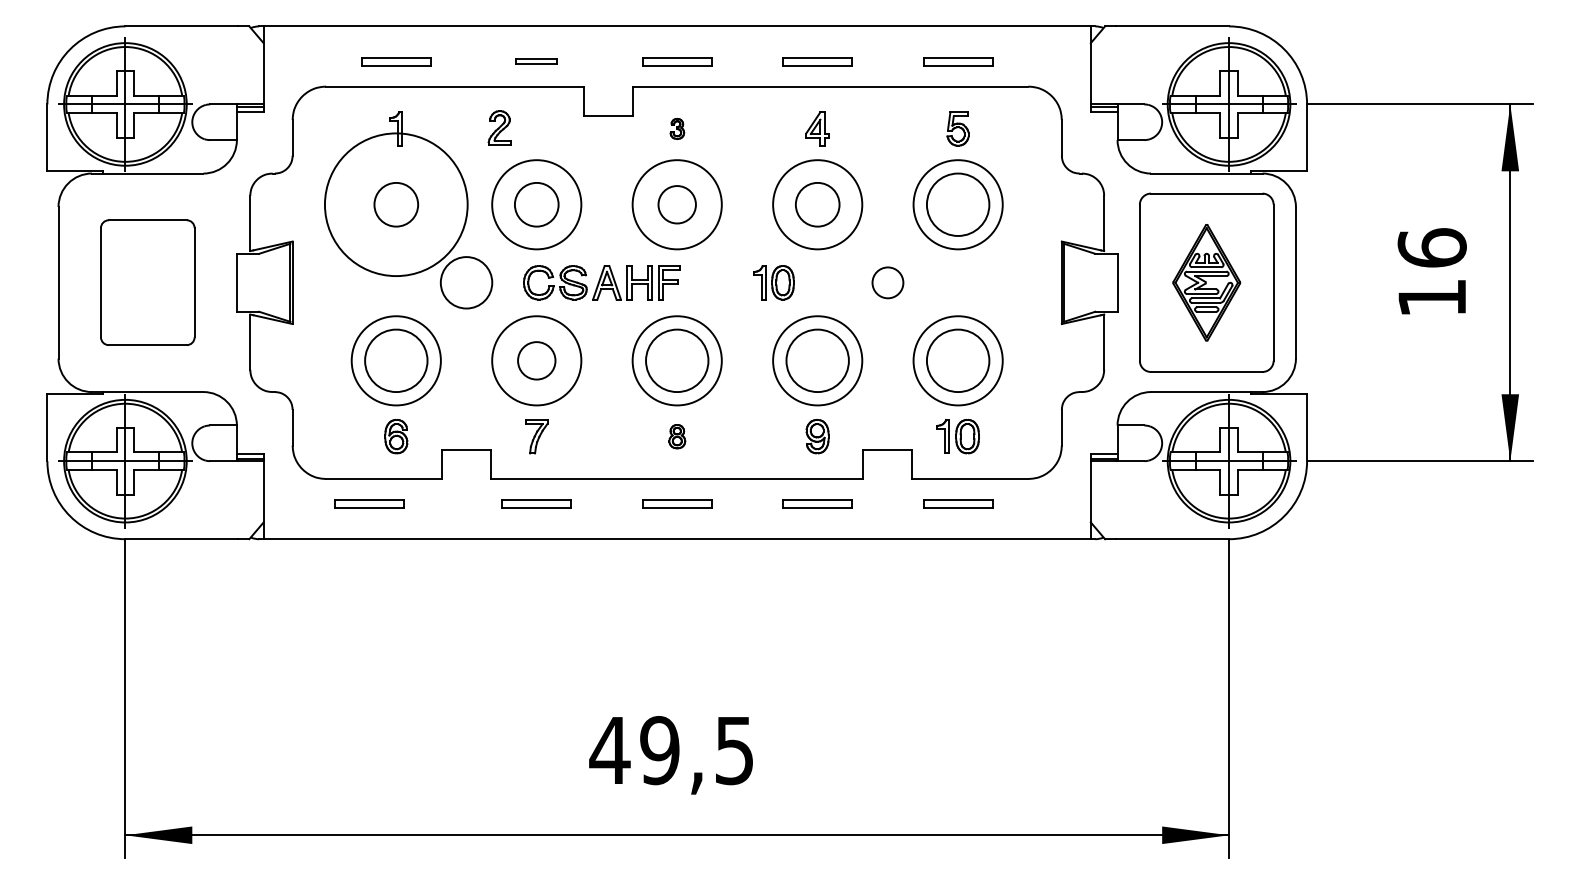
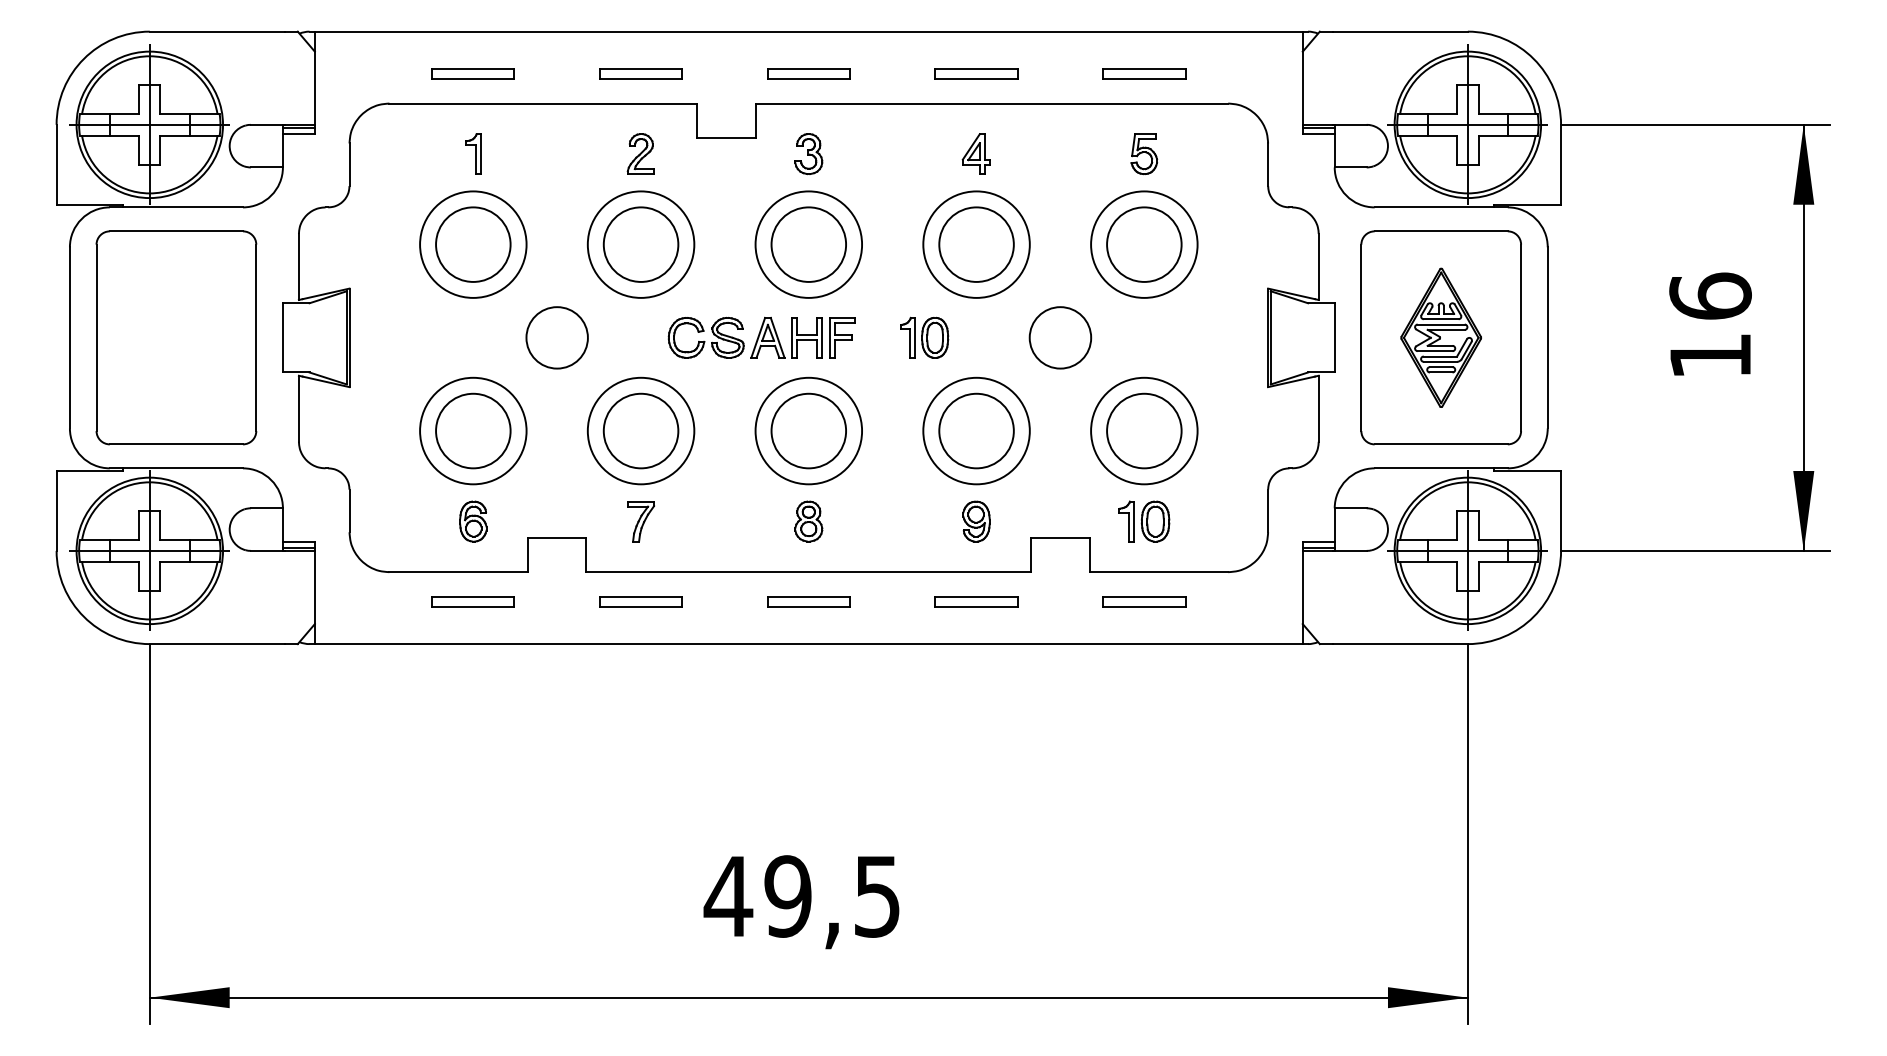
part: (536, 61) -> (640, 73), size x1.67
part: (499, 127) -> (640, 153), moved
part: (677, 128) -> (809, 153), size x1.67
circle: (395, 204) -> (472, 244), size x0.62
circle: (396, 204) -> (473, 244), size x1.43
circle: (536, 204) -> (640, 244), size x1.43
circle: (677, 204) -> (809, 244), size x1.67
circle: (817, 204) -> (976, 244), size x1.43
part: (147, 282) -> (176, 337), size x1.43
part: (601, 282) -> (761, 337), moved
circle: (887, 282) -> (1059, 337), size x1.67
circle: (536, 360) -> (640, 430), size x1.67
part: (677, 436) -> (809, 521), size x1.43
part: (369, 503) -> (473, 601), moved

